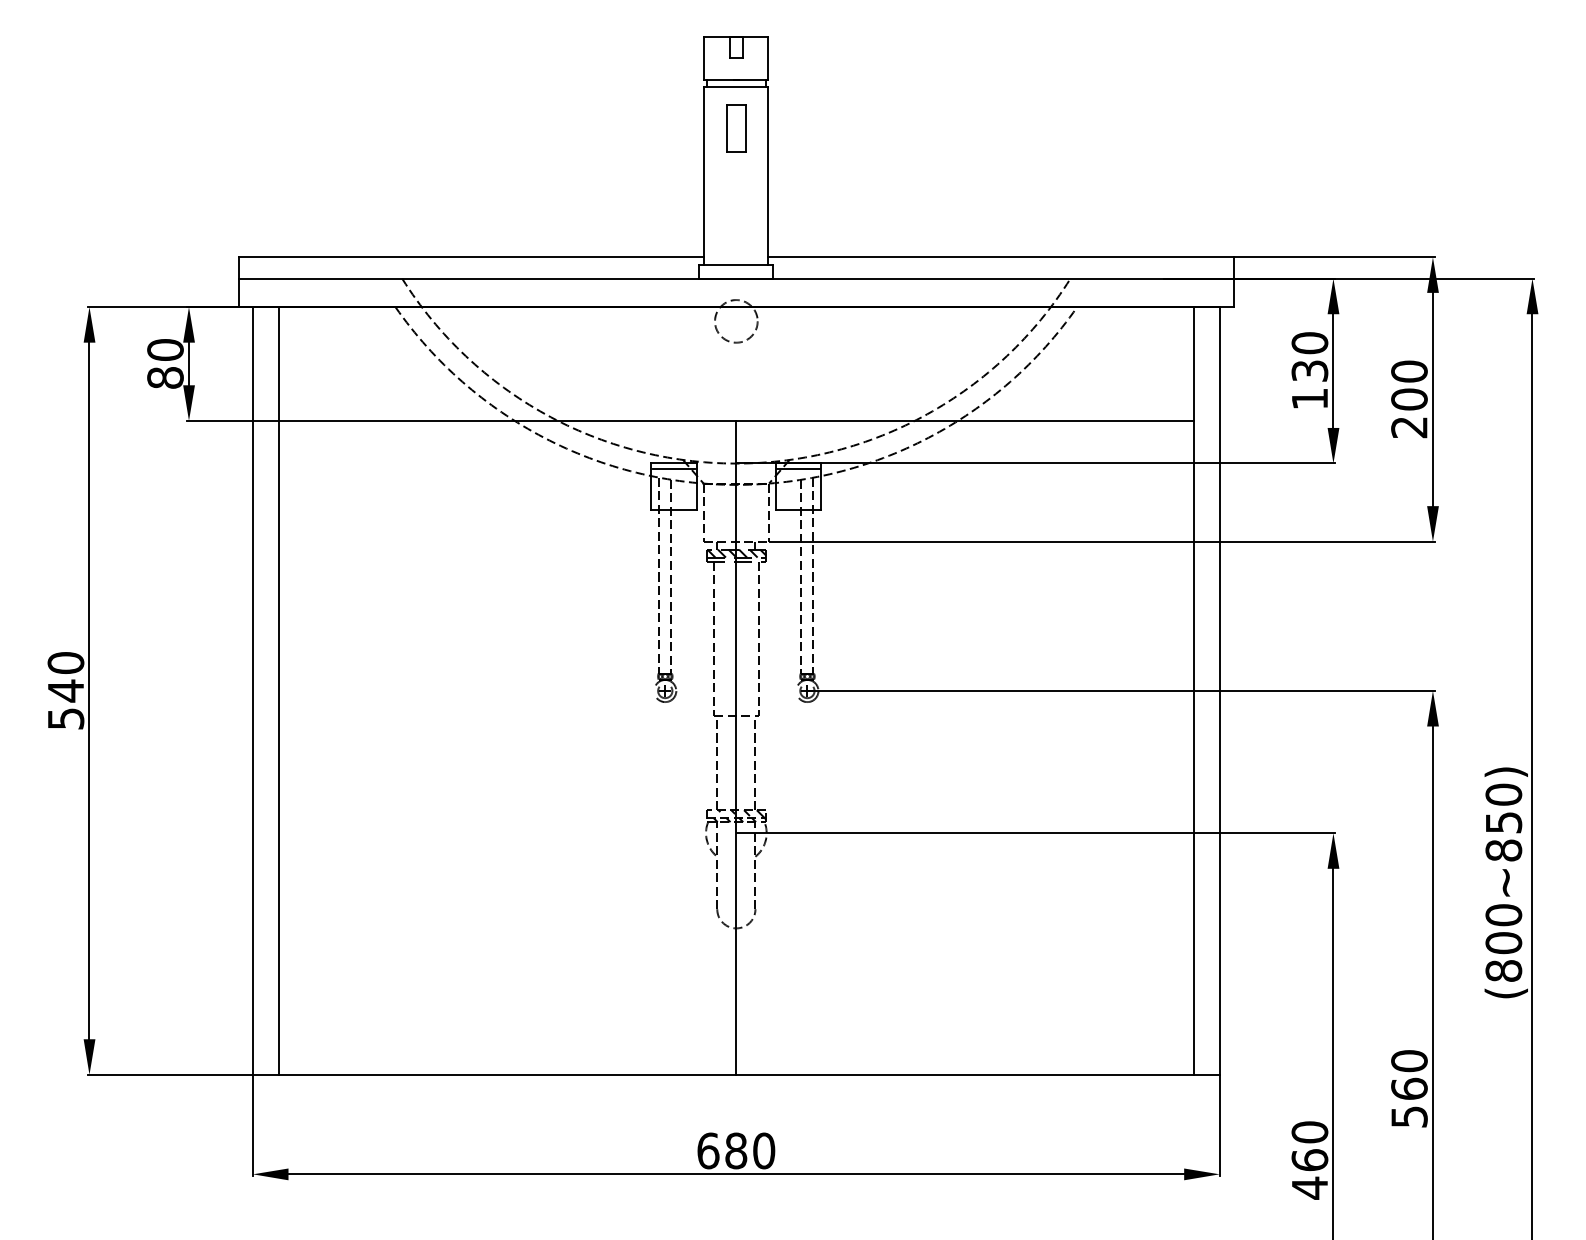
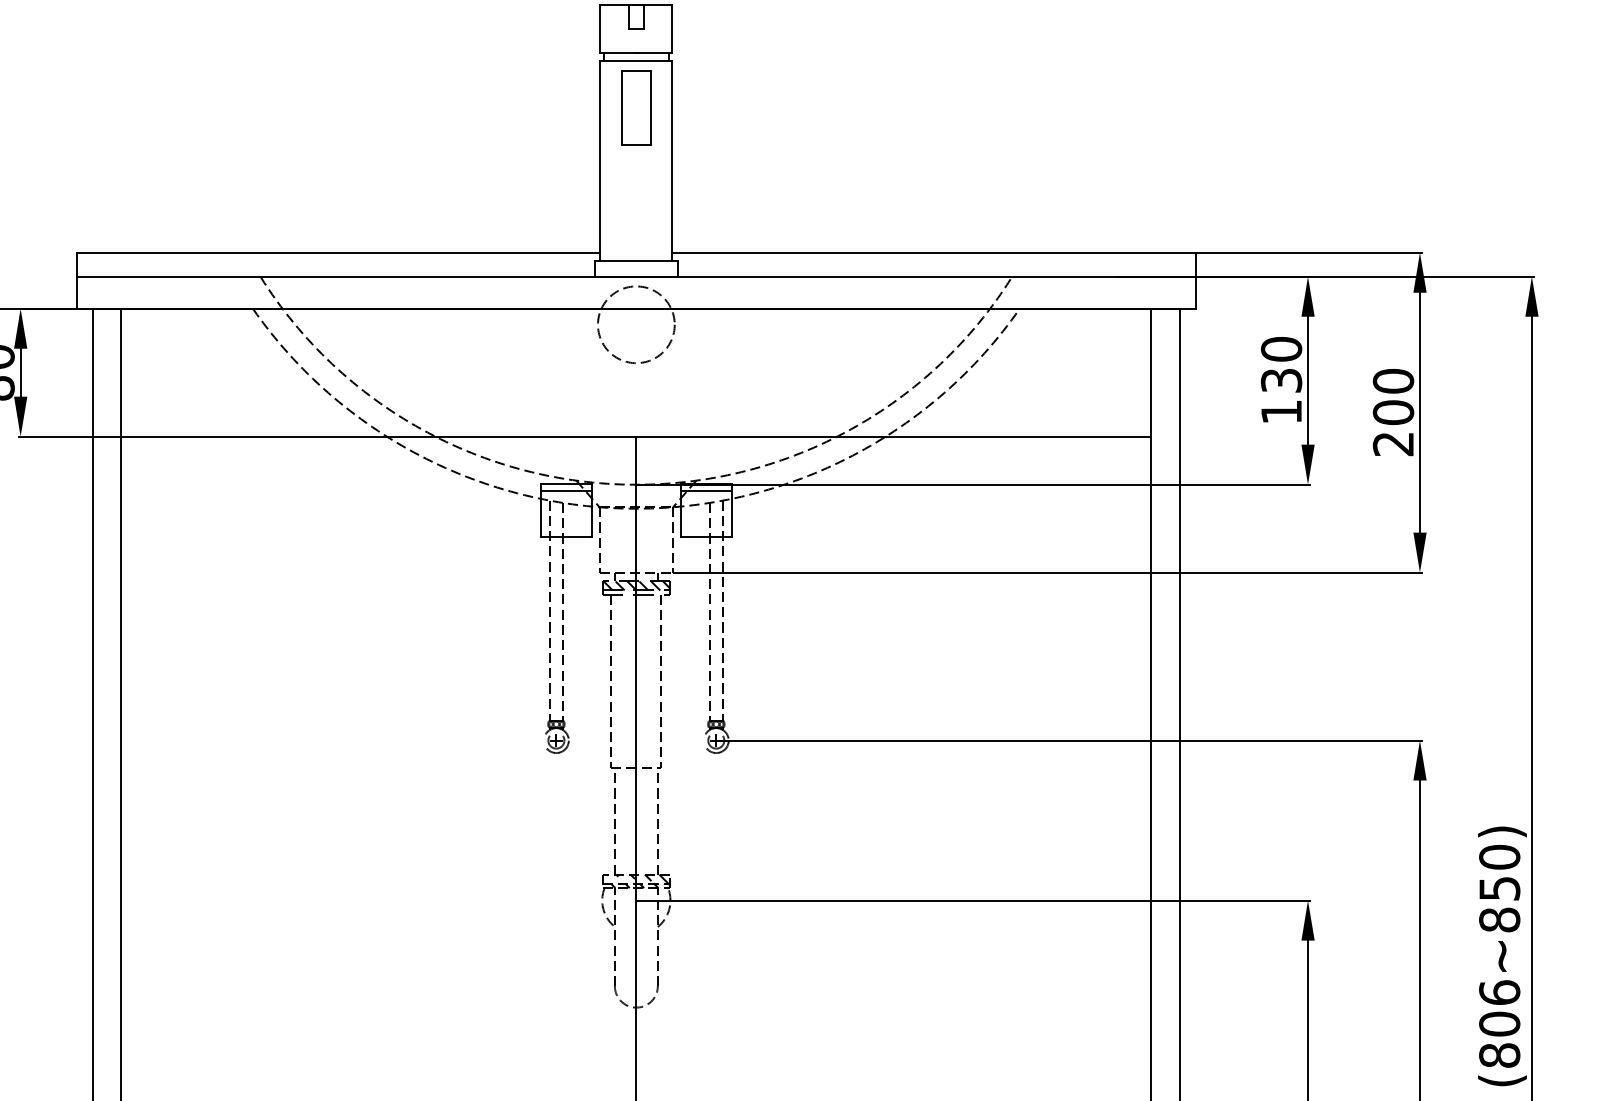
part: (736, 128) -> (636, 107), size x1.4
circle: (736, 321) -> (636, 324), size x1.6
text: (1503, 915) -> (1499, 993), (800~850) -> (806~850)

